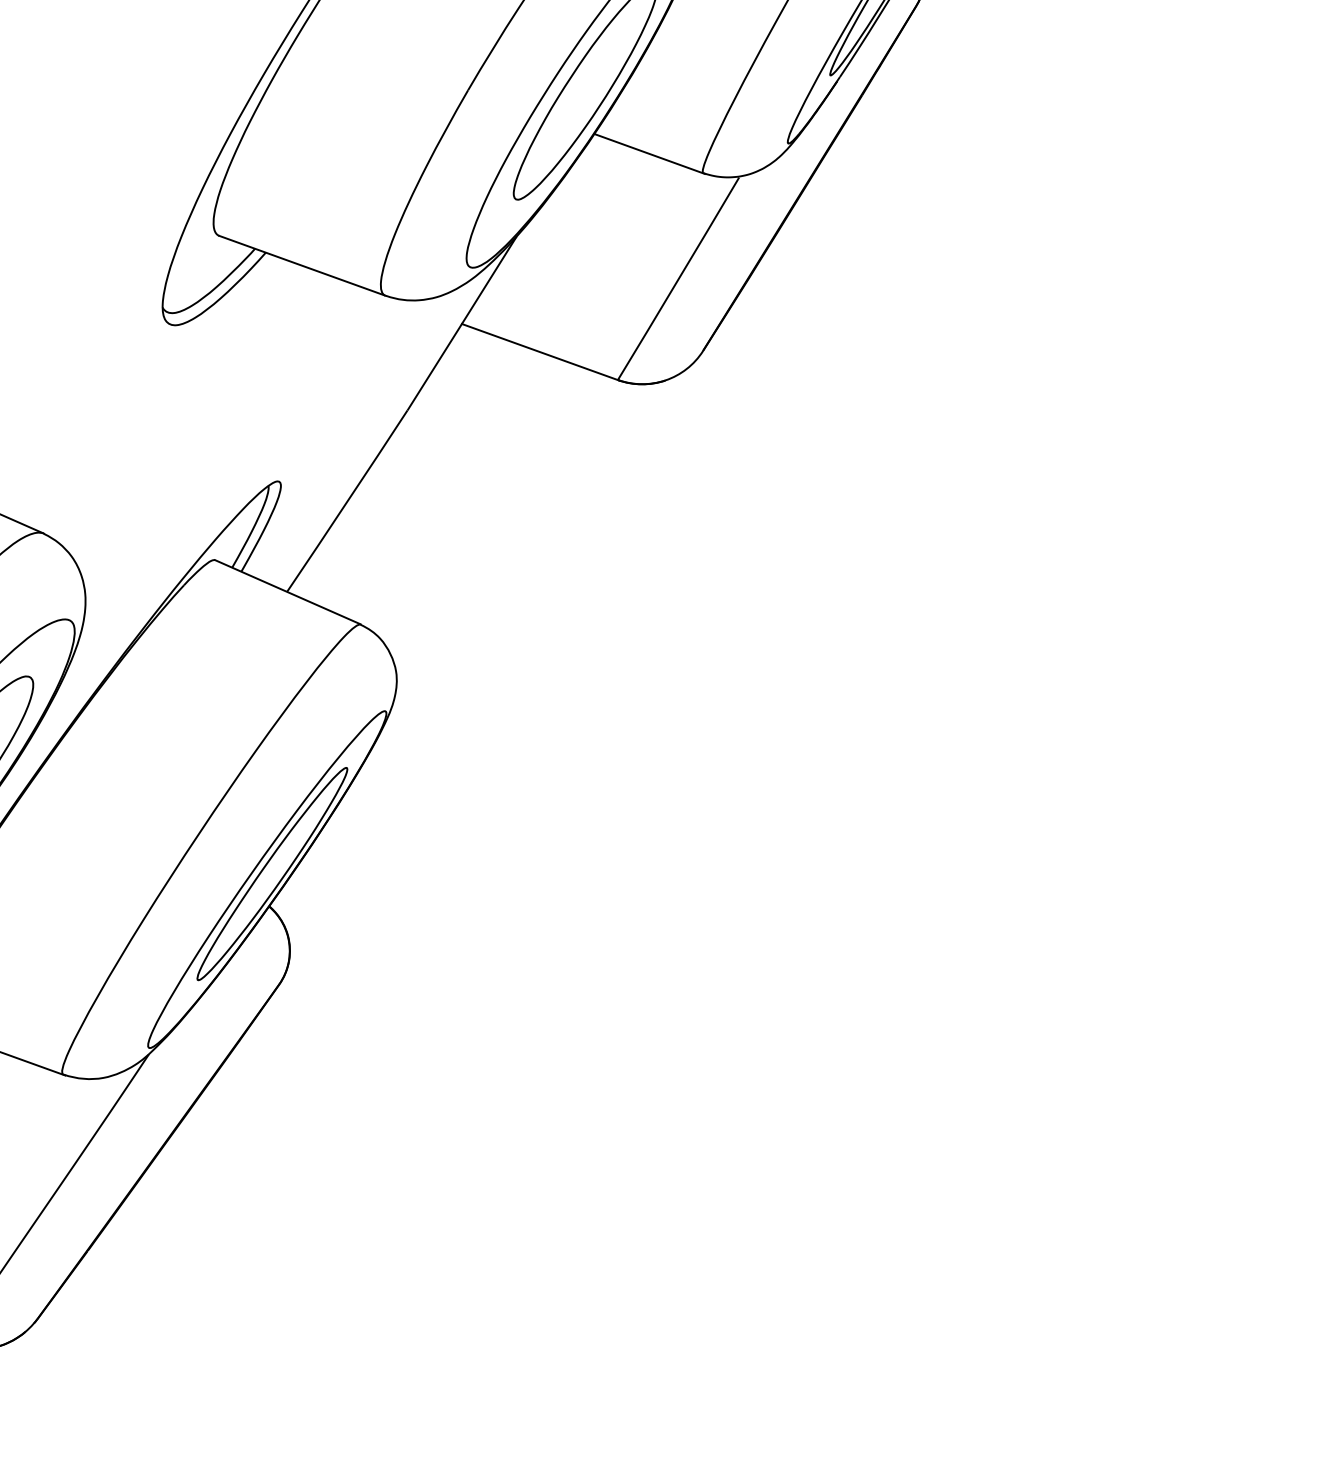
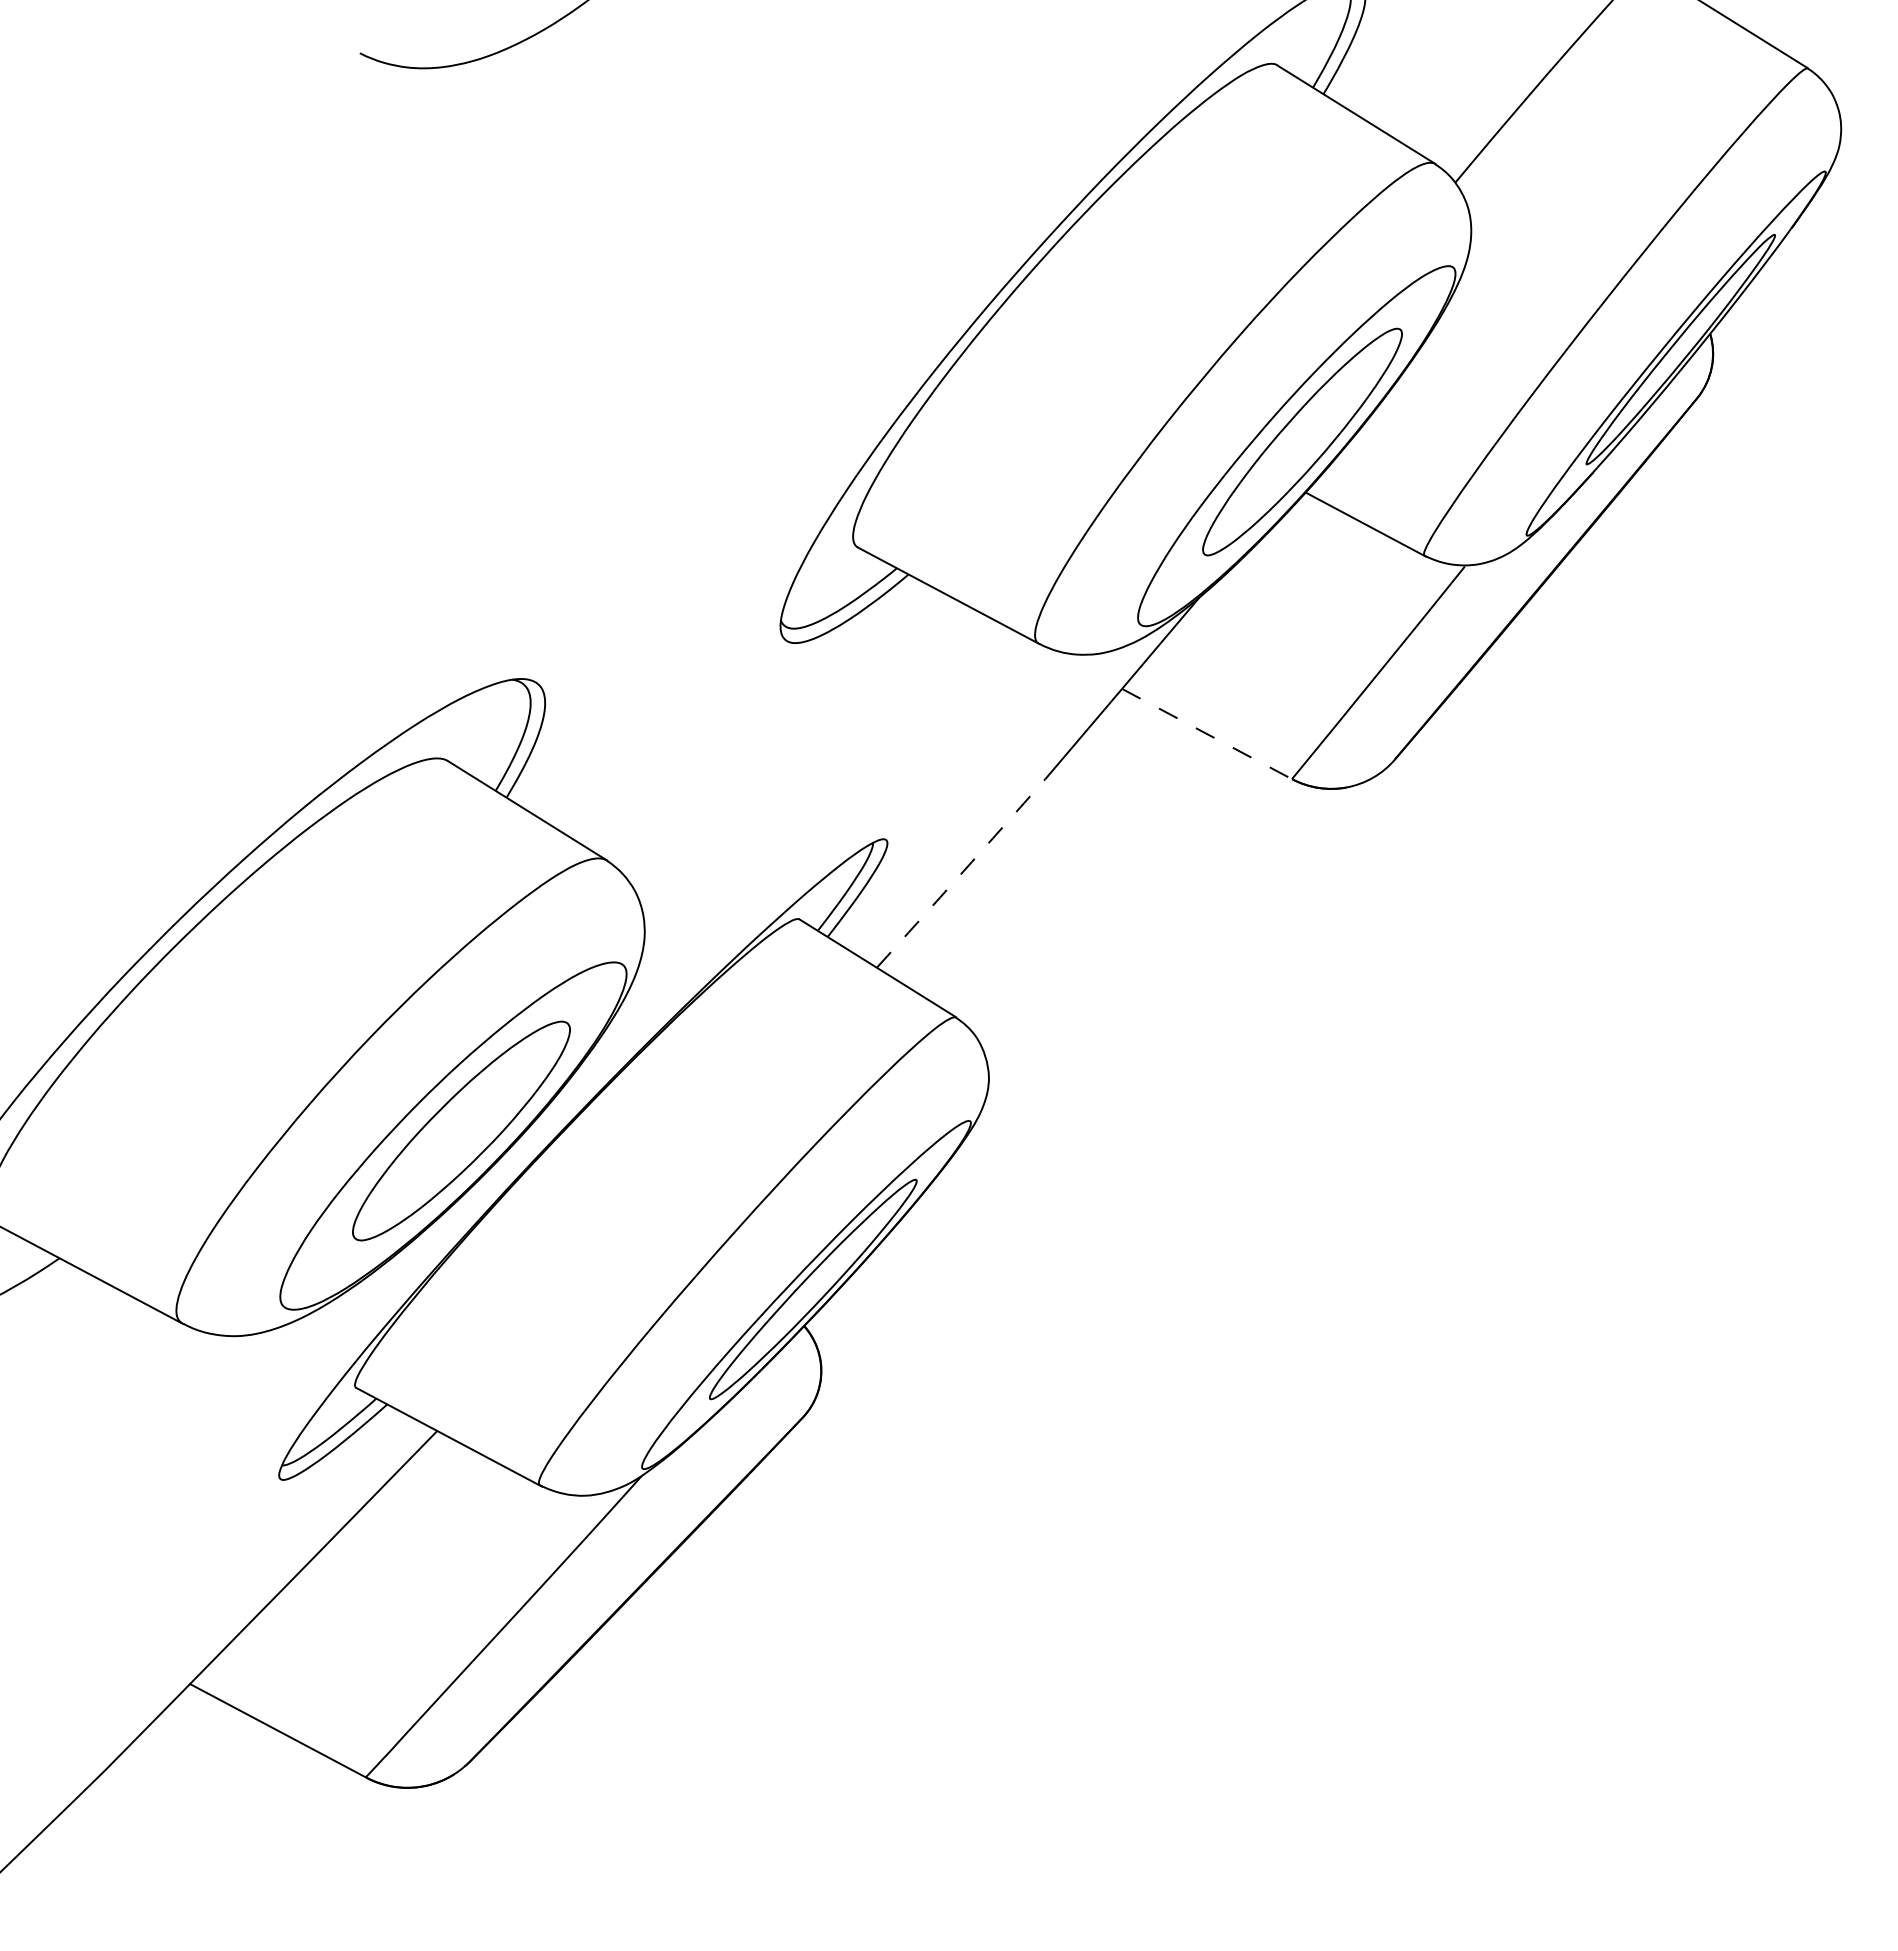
line: (540, 352) -> (1207, 734), solid -> dashed
arc: (347, 501) -> (961, 873), solid -> dashed

